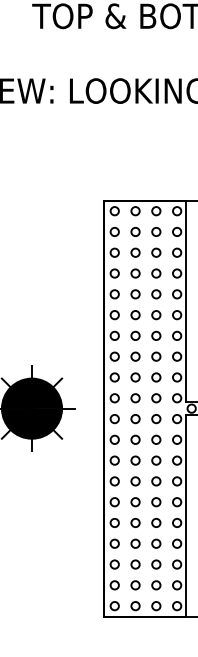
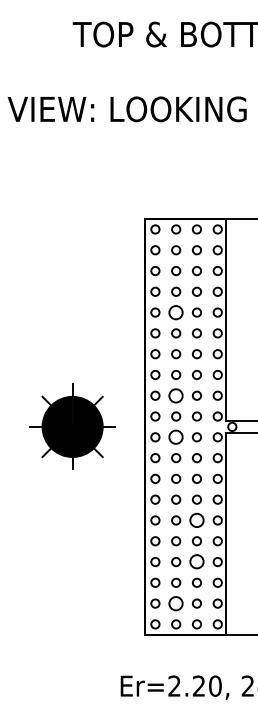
circle: (135, 294) -> (176, 312), size x1.6
circle: (135, 377) -> (176, 395), size x1.6
circle: (135, 419) -> (176, 437), size x1.6
circle: (155, 502) -> (196, 520), size x1.6
circle: (155, 544) -> (196, 562), size x1.6
circle: (135, 585) -> (176, 603), size x1.6

